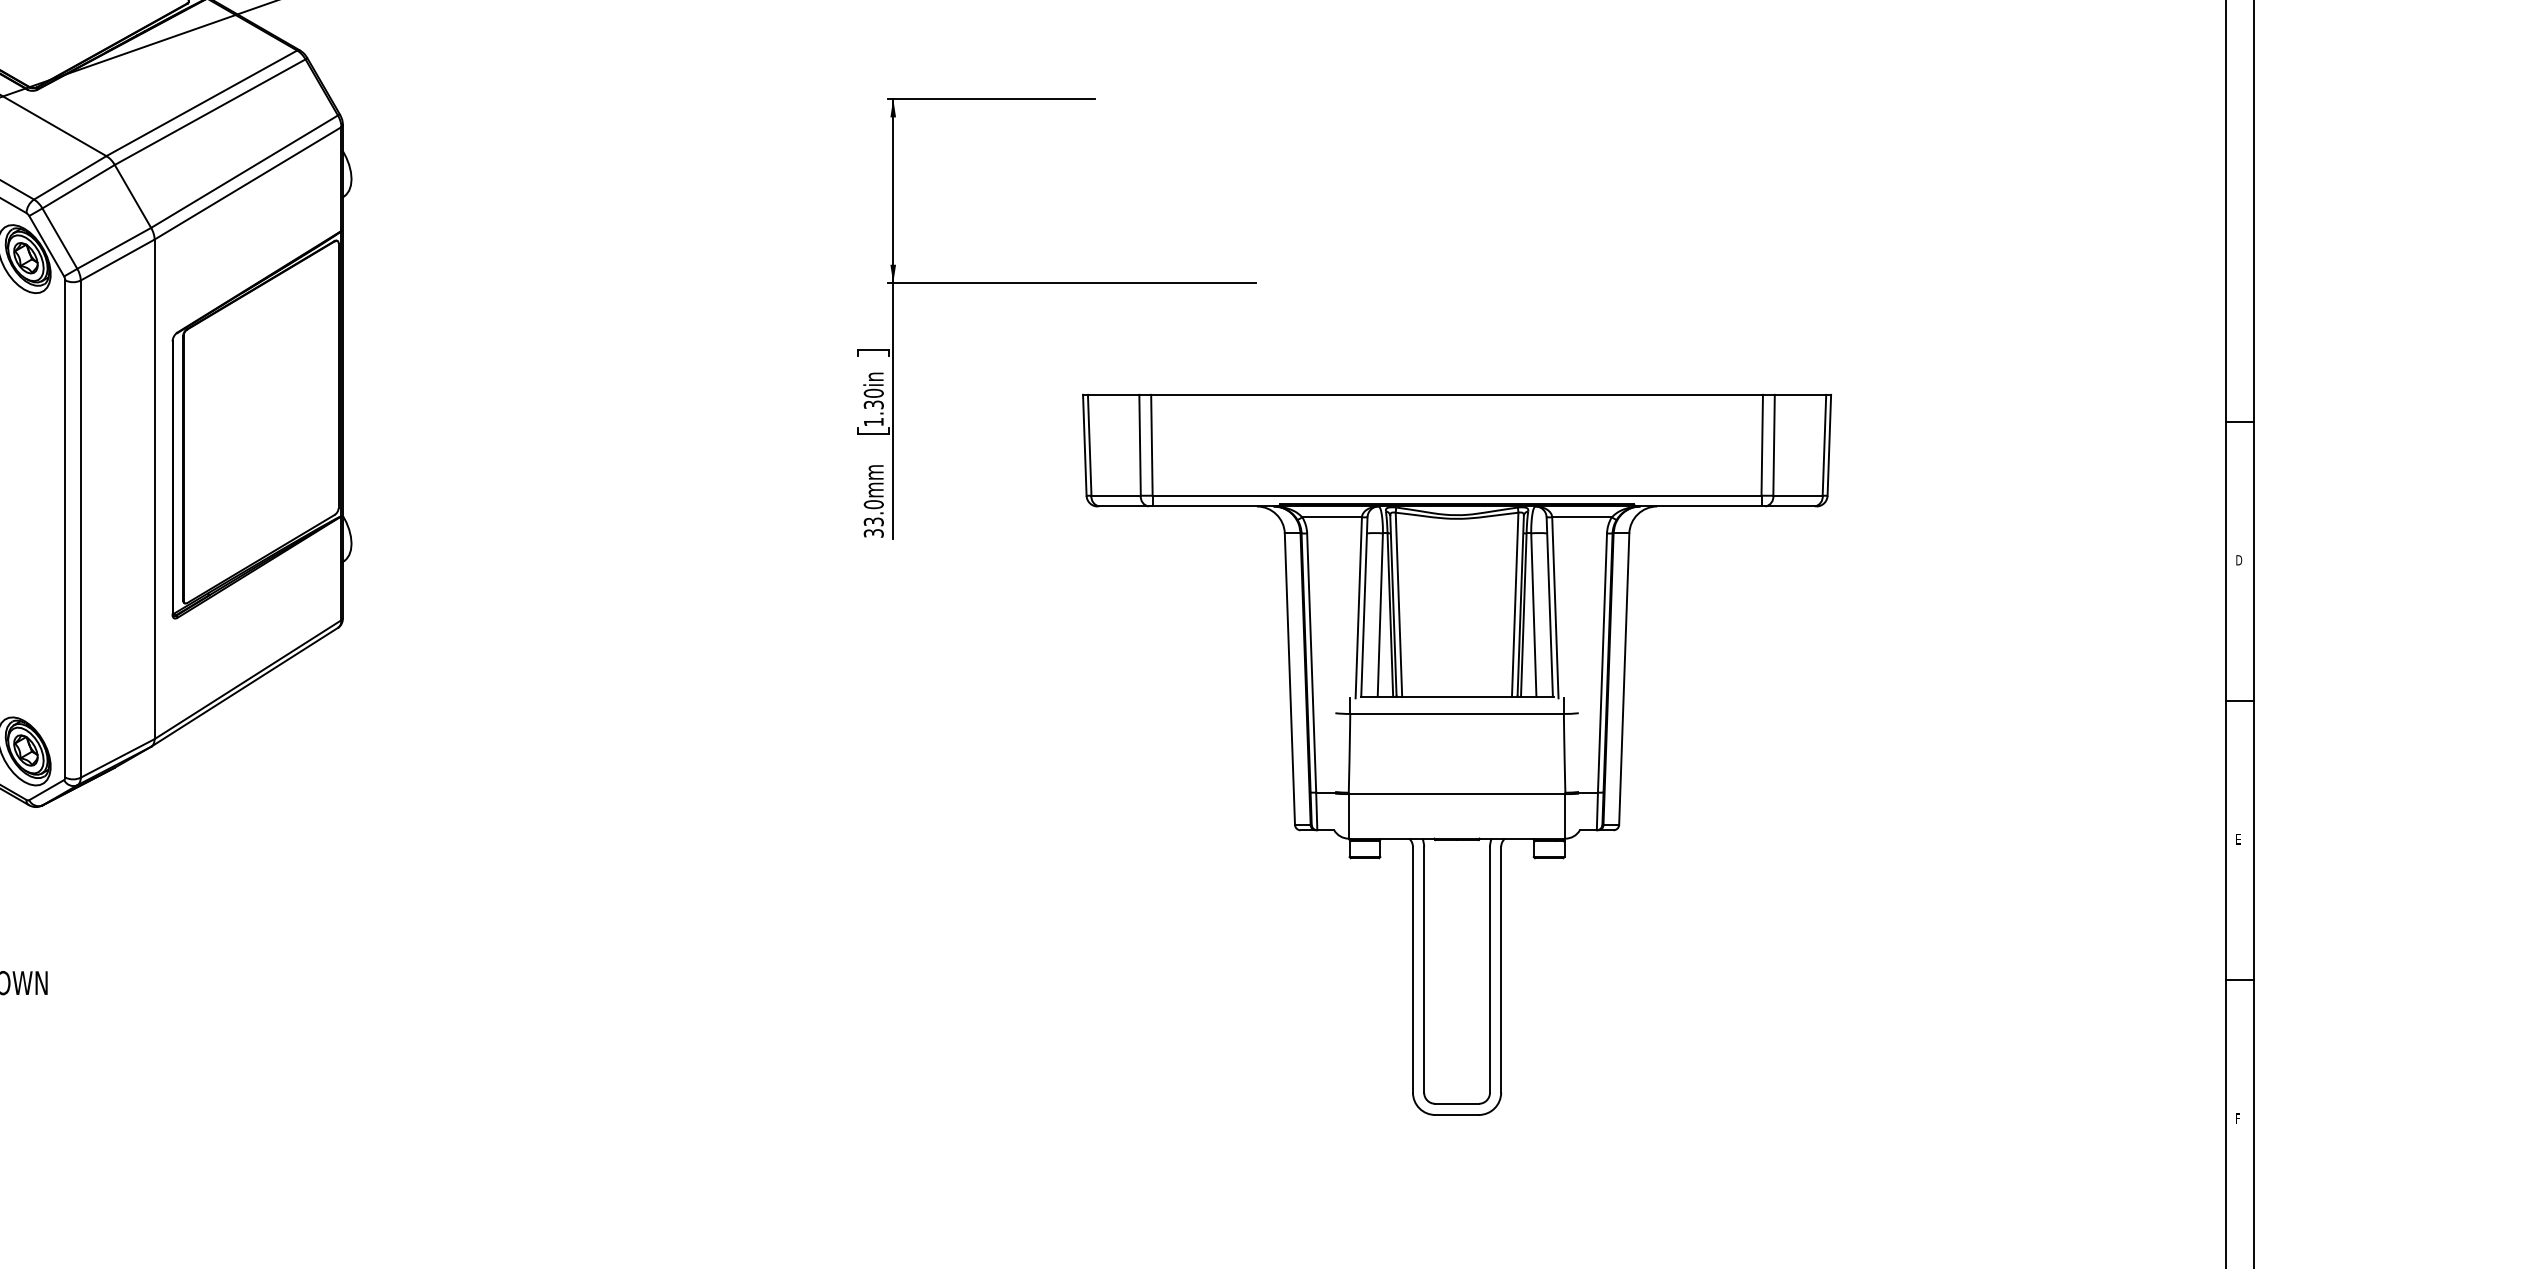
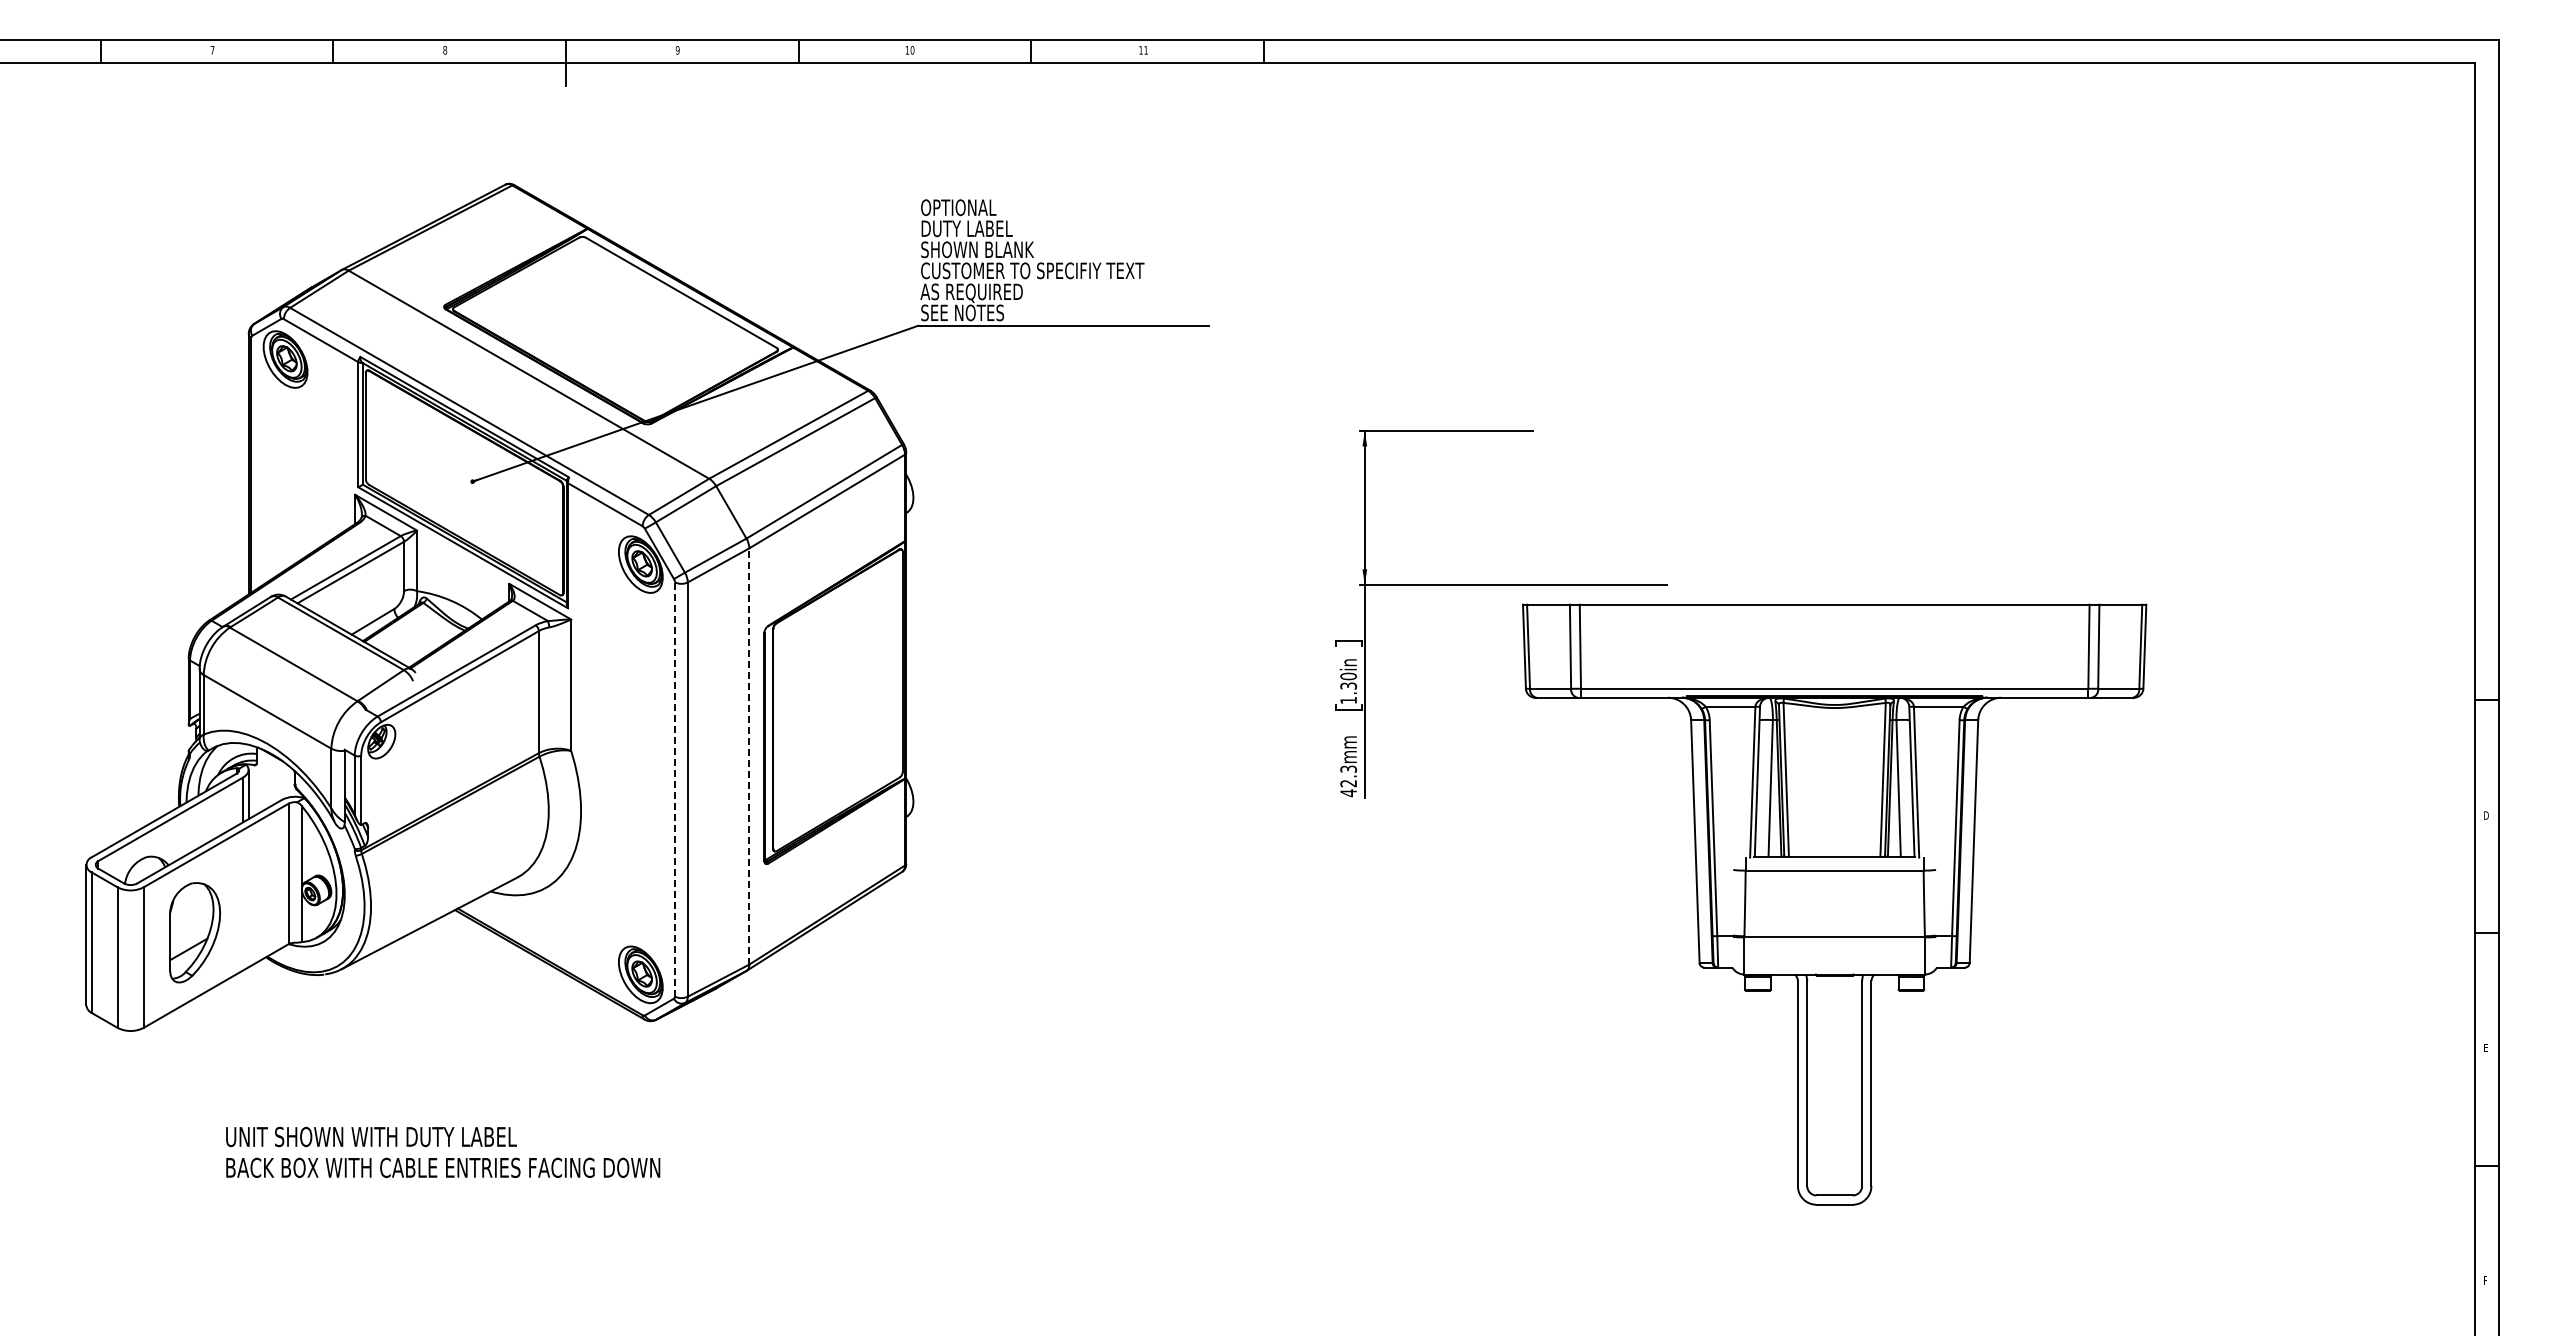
line: (154, 488) -> (749, 755), solid -> dashed
text: (873, 519) -> (1348, 781), 33.0mm -> 42.3mm
line: (64, 527) -> (674, 788), solid -> dashed
part: (1456, 754) -> (1834, 904), moved

